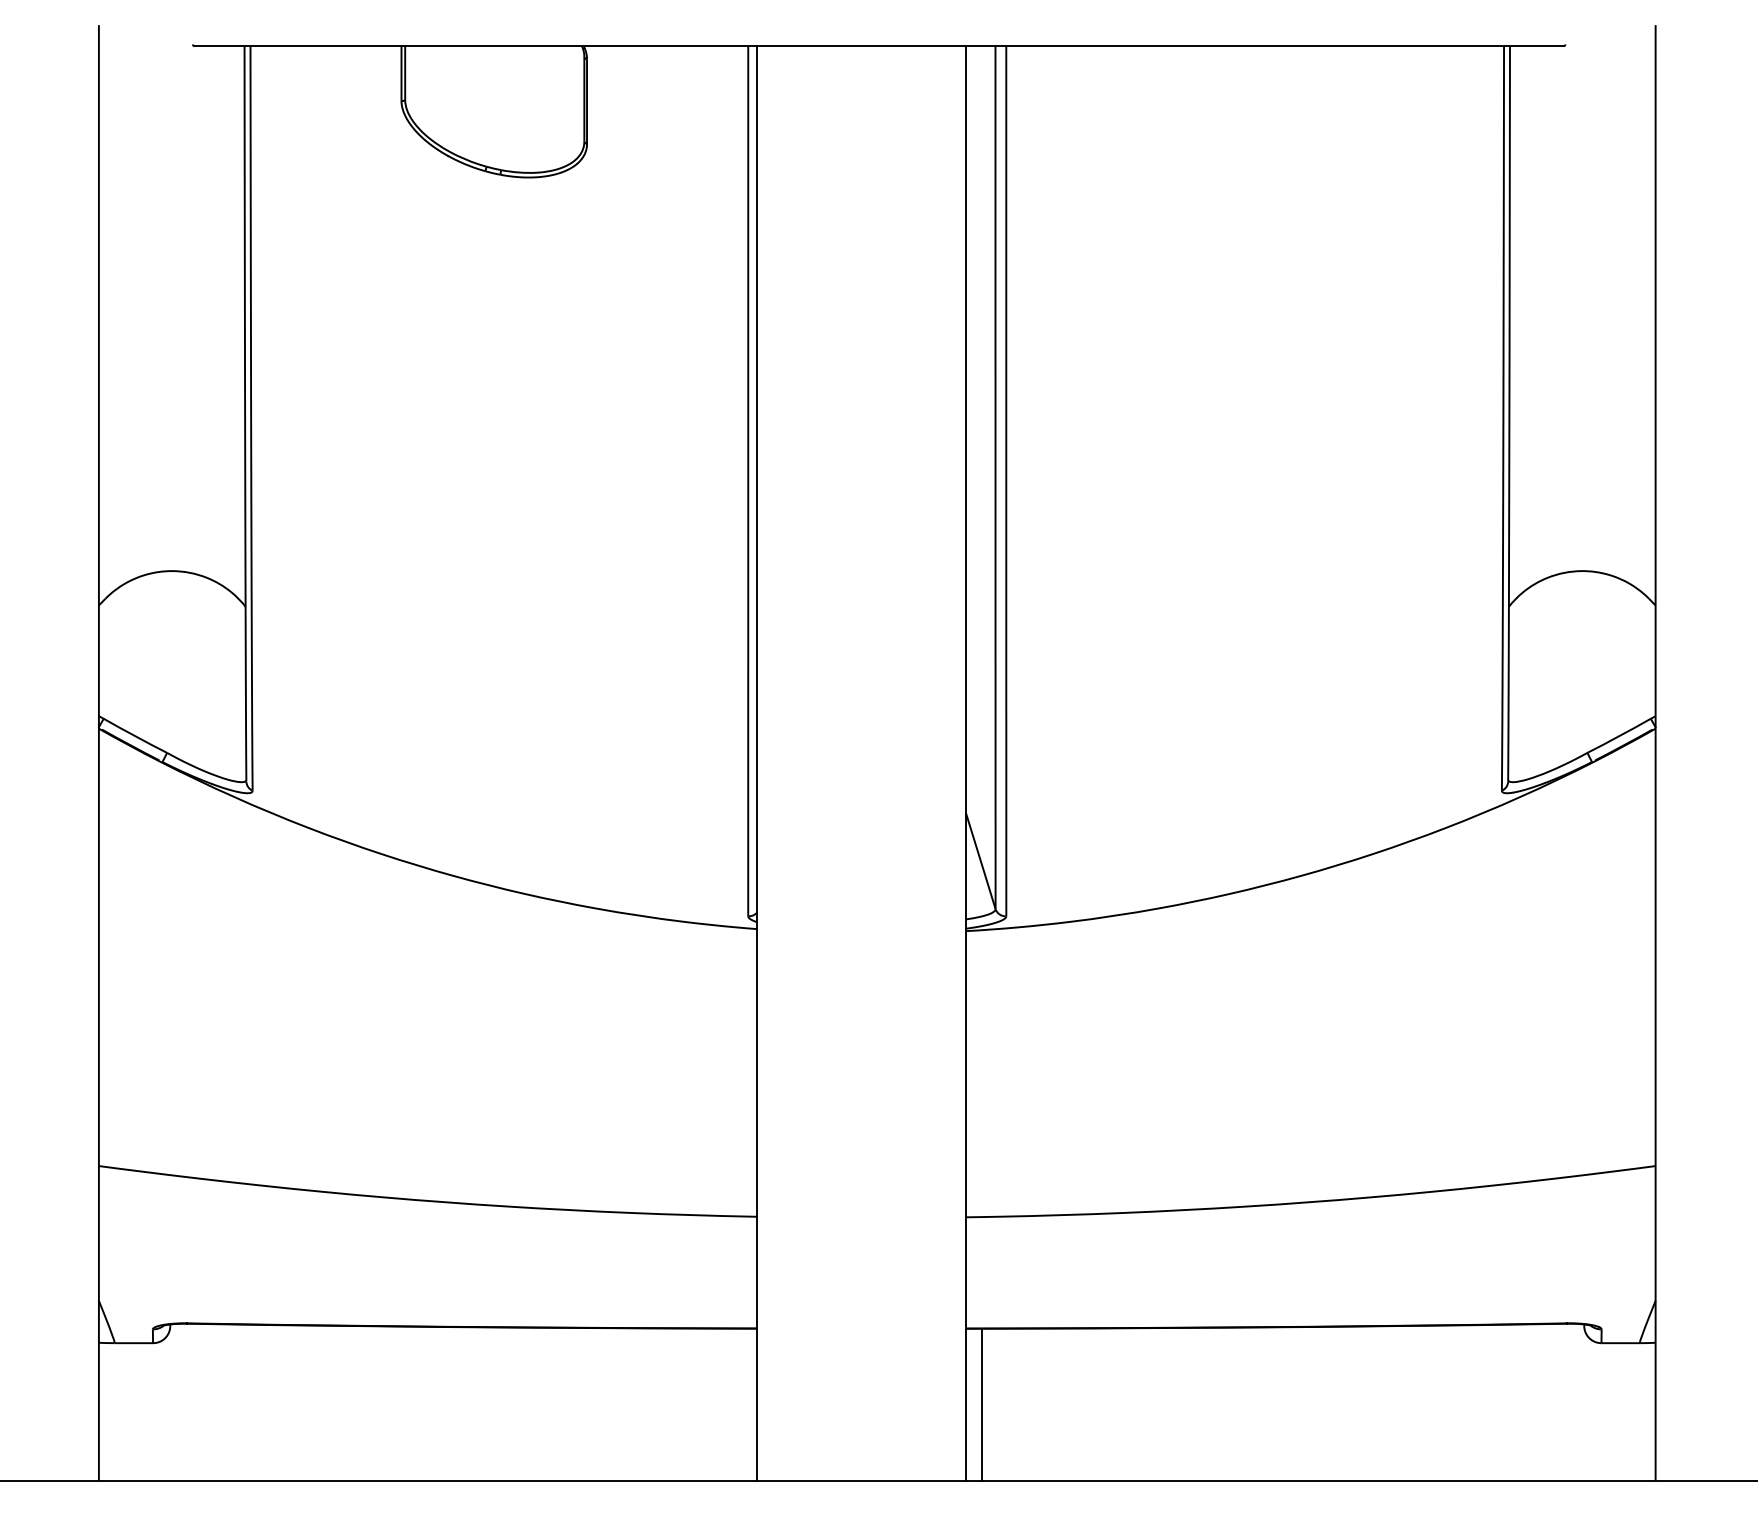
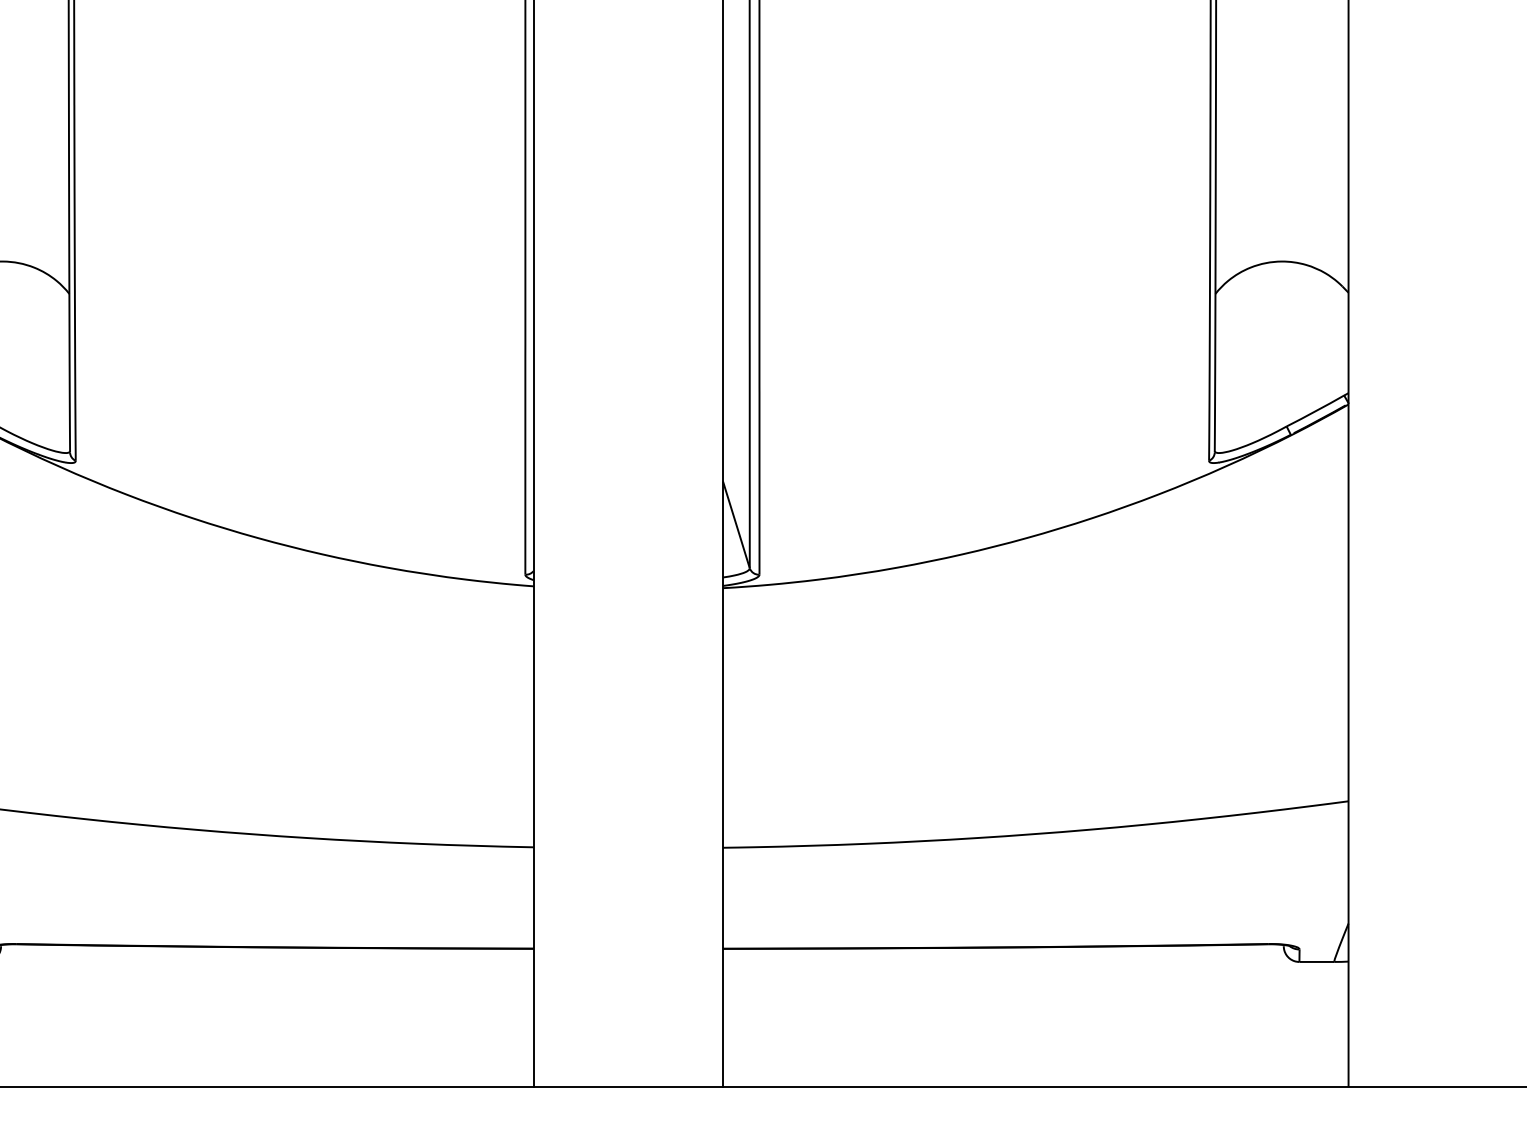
line: (981, 1404) -> (736, 1017), removed

